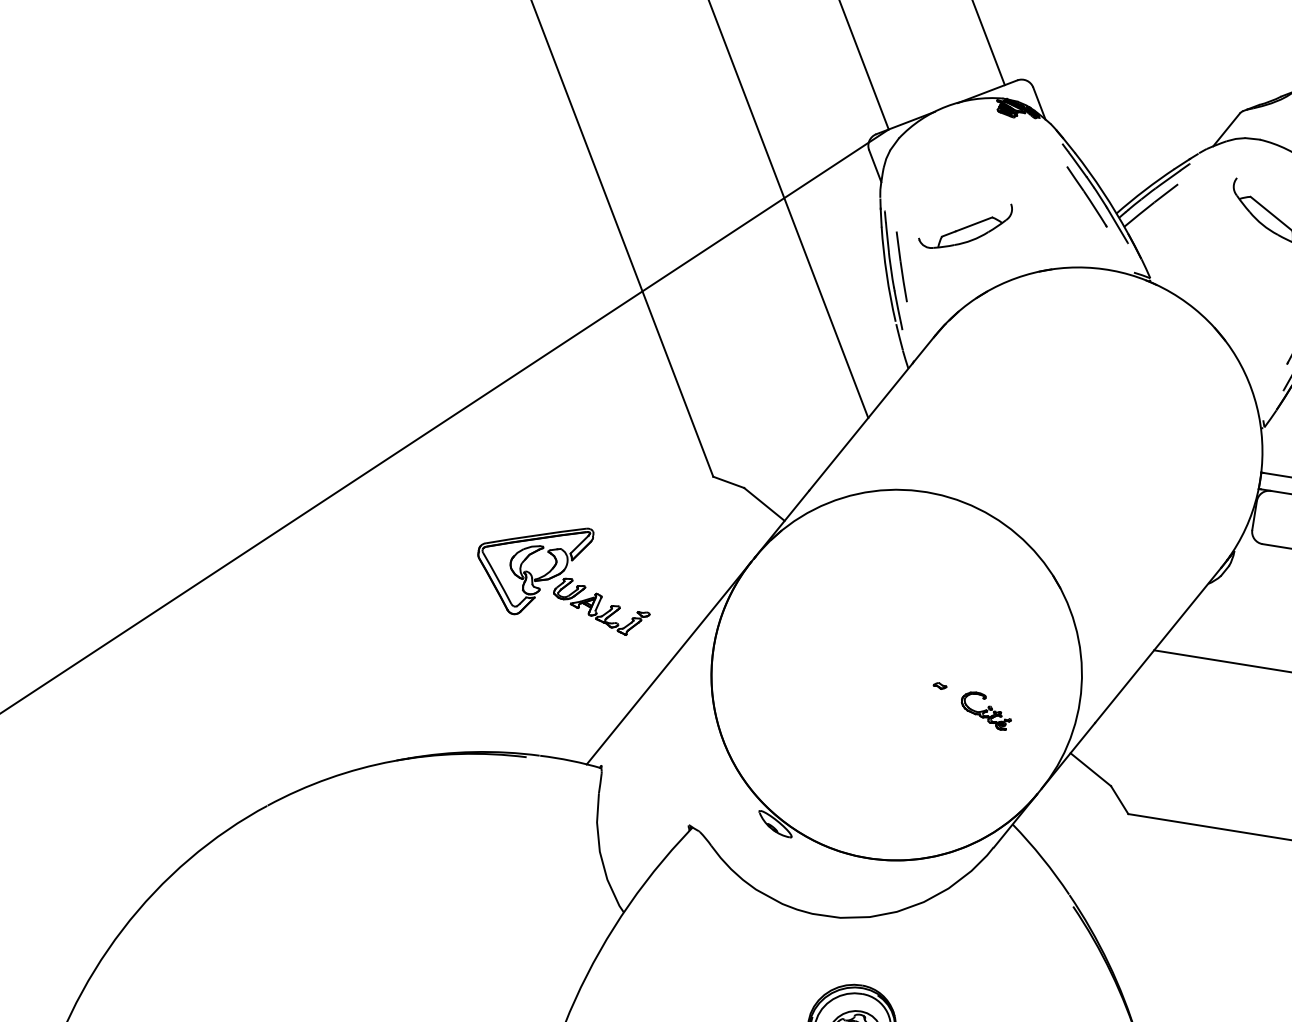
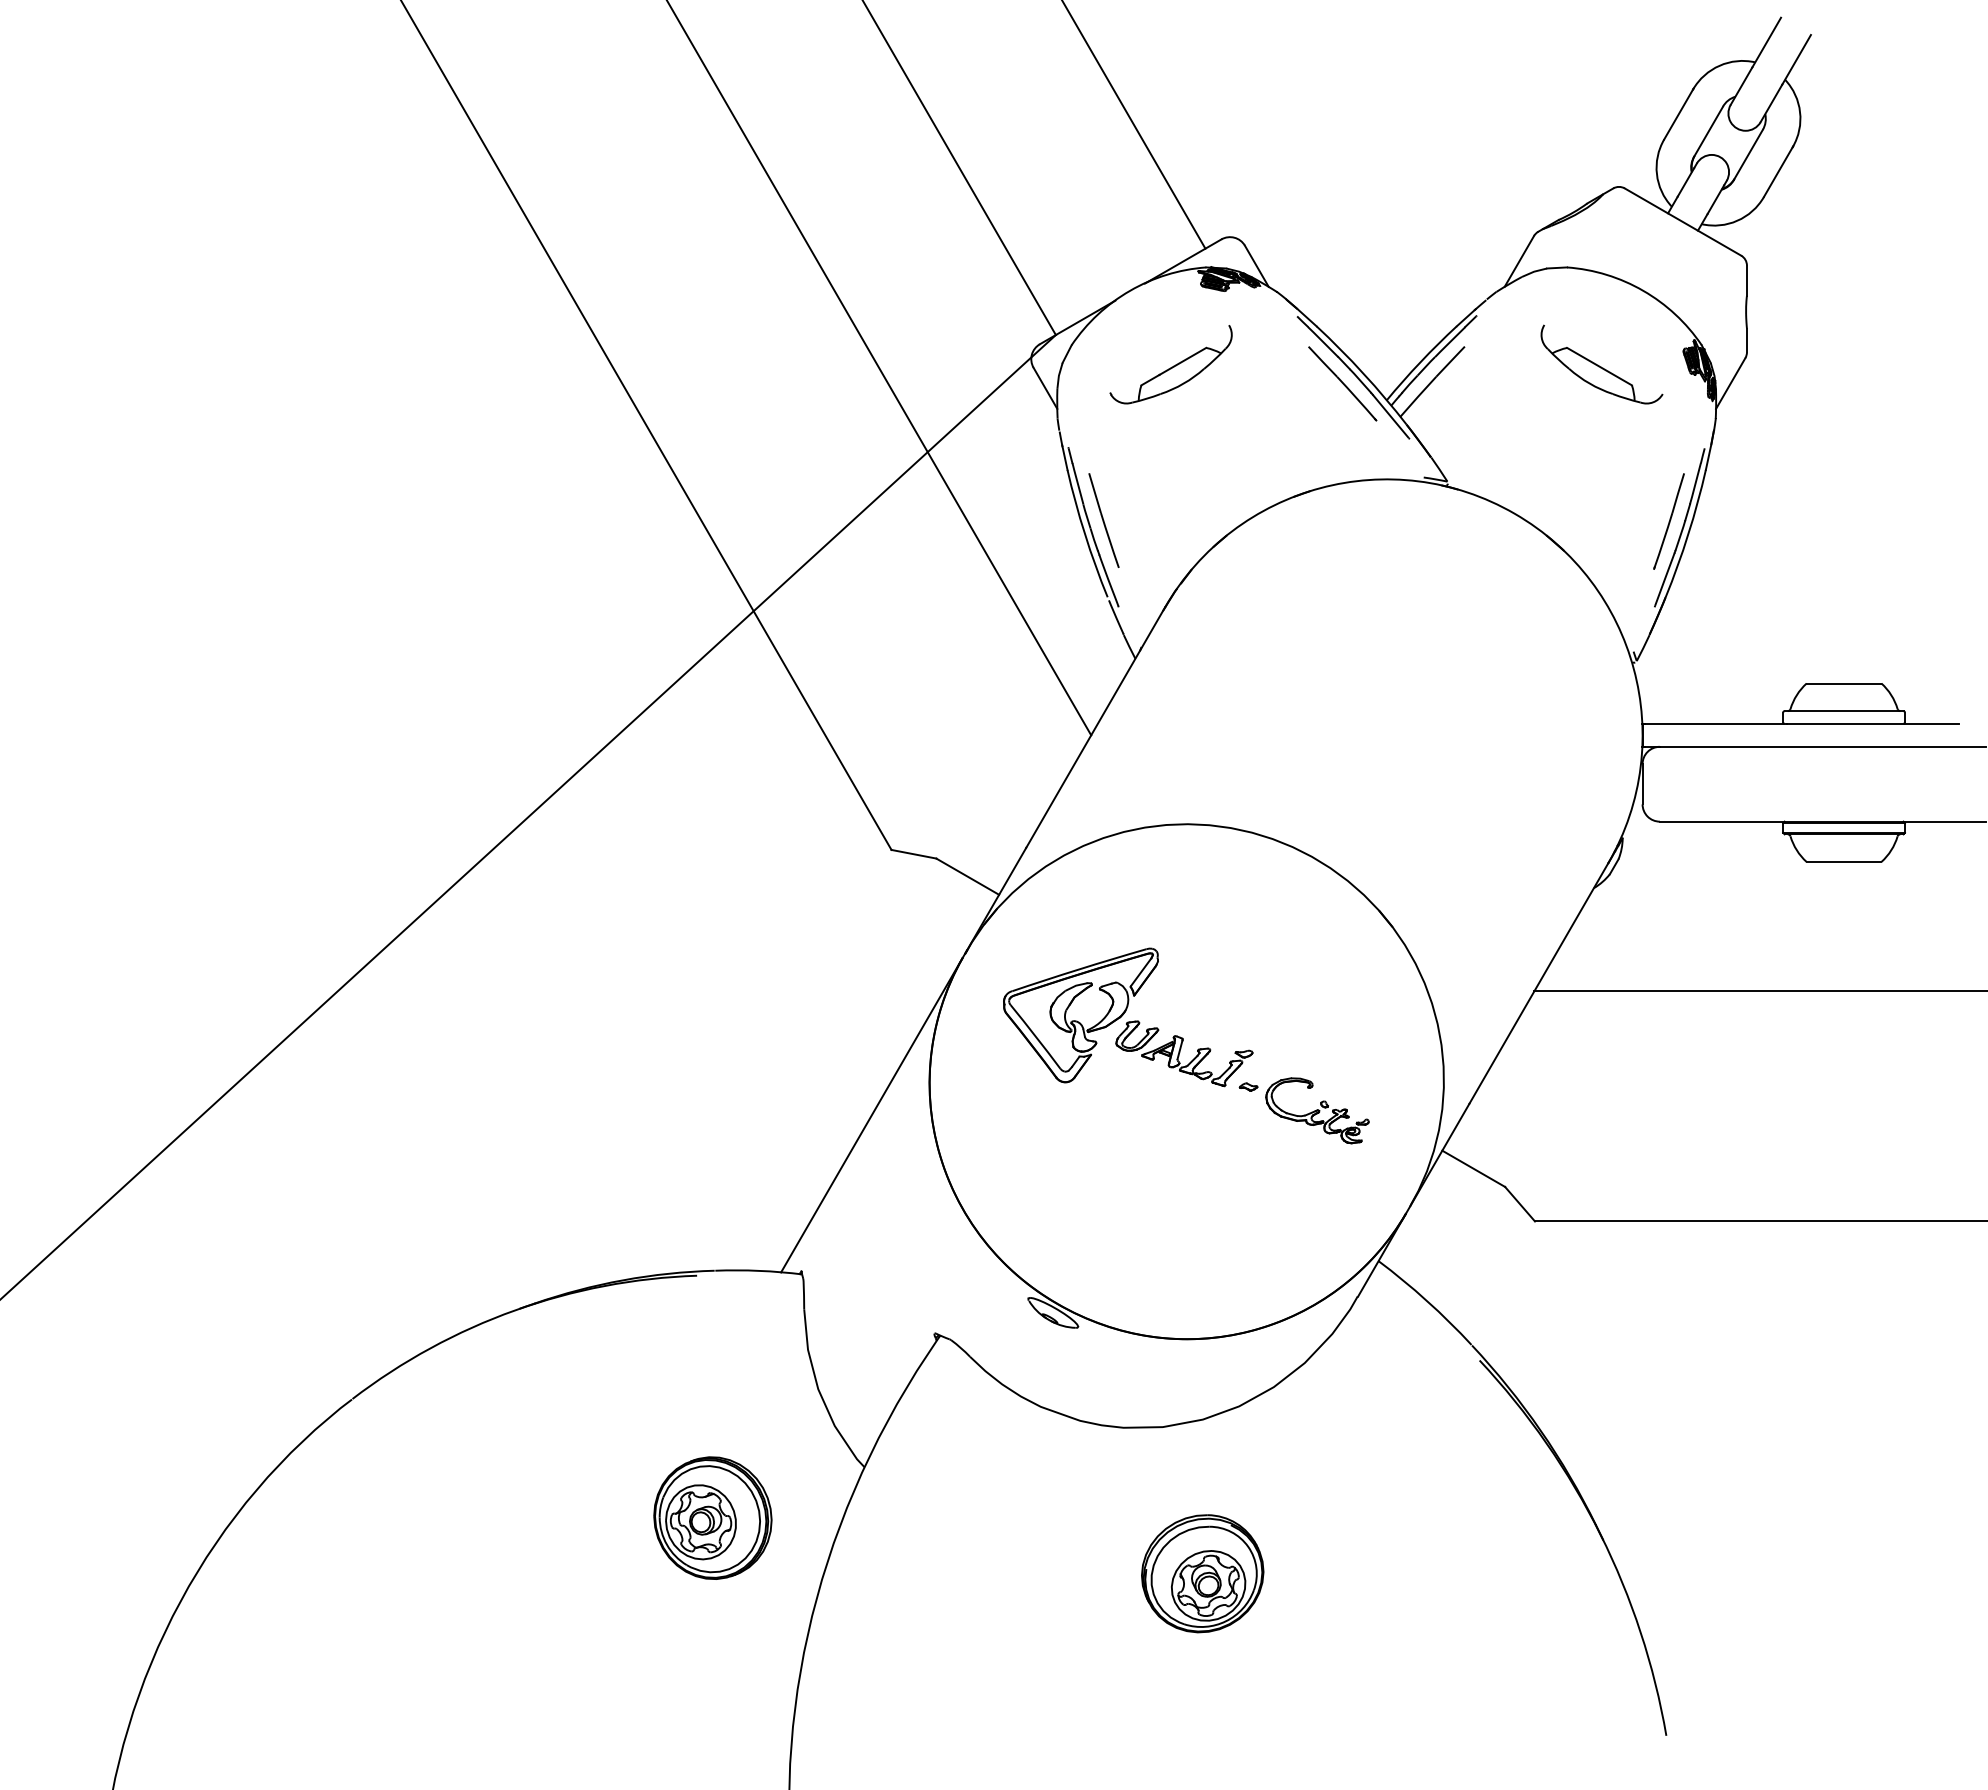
part: (964, 225) -> (1170, 364), moved
part: (565, 575) -> (1128, 1017), moved
part: (986, 710) -> (1317, 1110), size x1.43
part: (510, 930) -> (712, 1517), added

